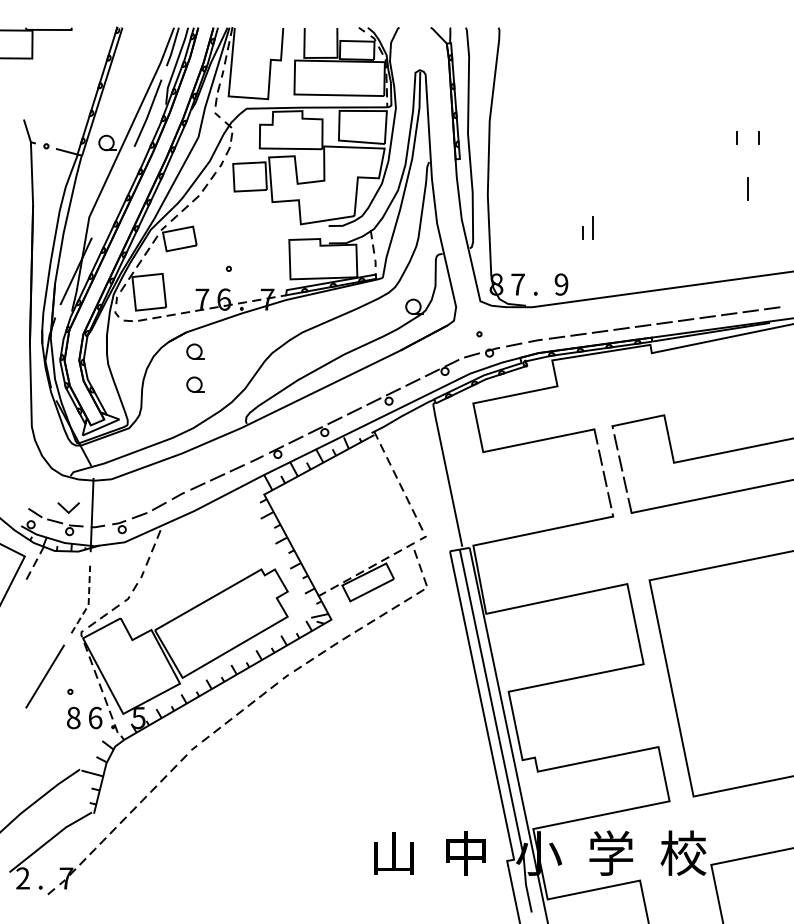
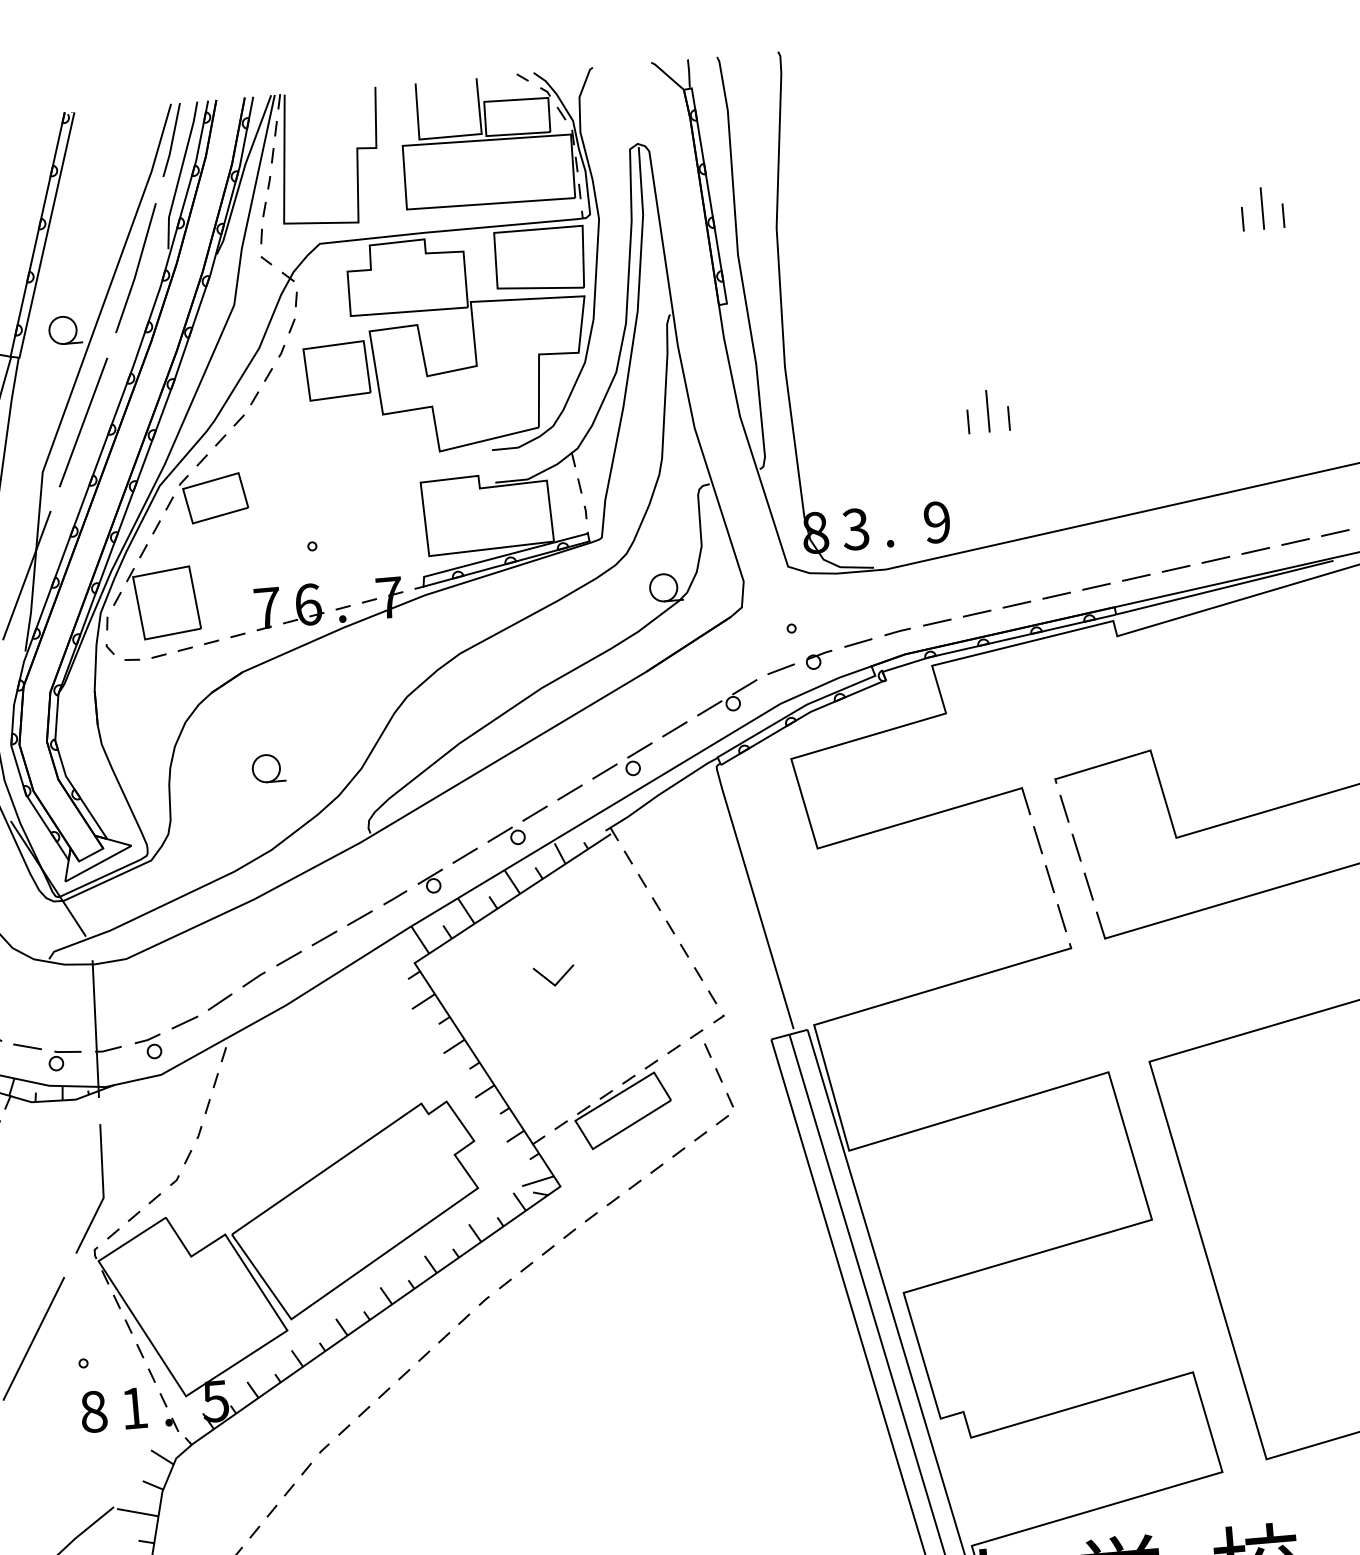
line: (747, 188) -> (1260, 207), moved
line: (112, 192) -> (82, 422), added
line: (603, 232) -> (1007, 418), added
text: (517, 284) -> (854, 529), 7 -> 3
part: (195, 351) -> (263, 706), removed
line: (66, 509) -> (550, 979), moved
line: (88, 602) -> (103, 1193), dashed -> solid
text: (95, 717) -> (134, 1407), 6 -> 1

